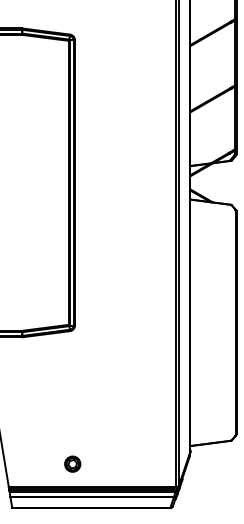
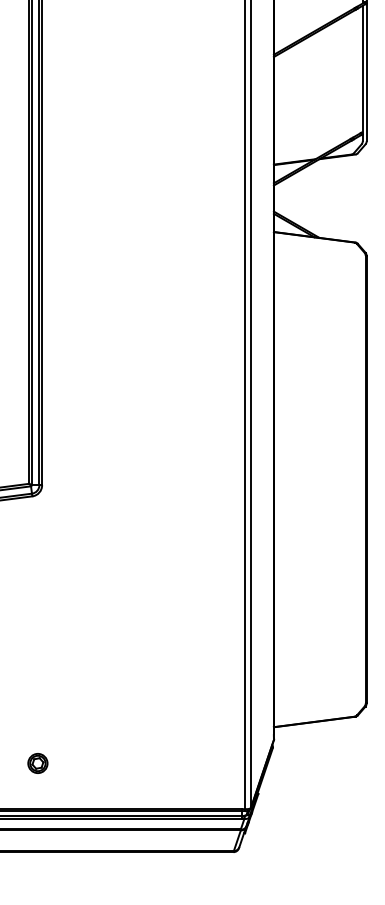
part: (72, 463) -> (37, 762), size x0.62

